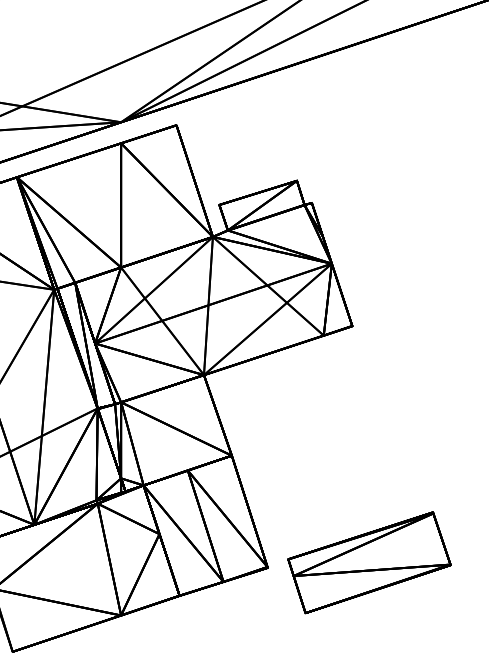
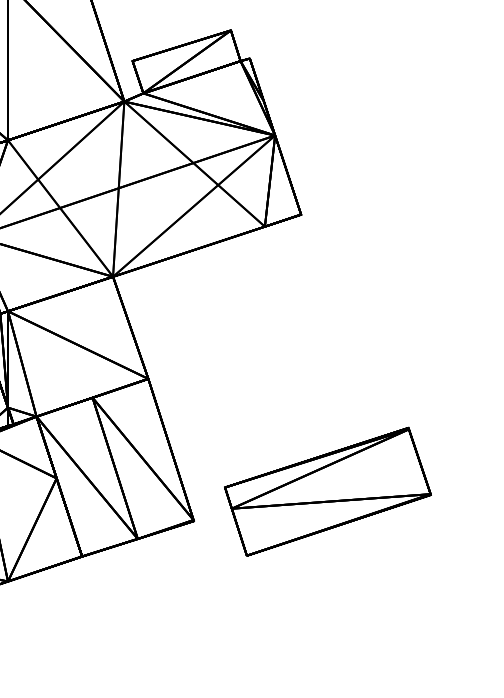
part: (369, 562) -> (327, 491), moved

